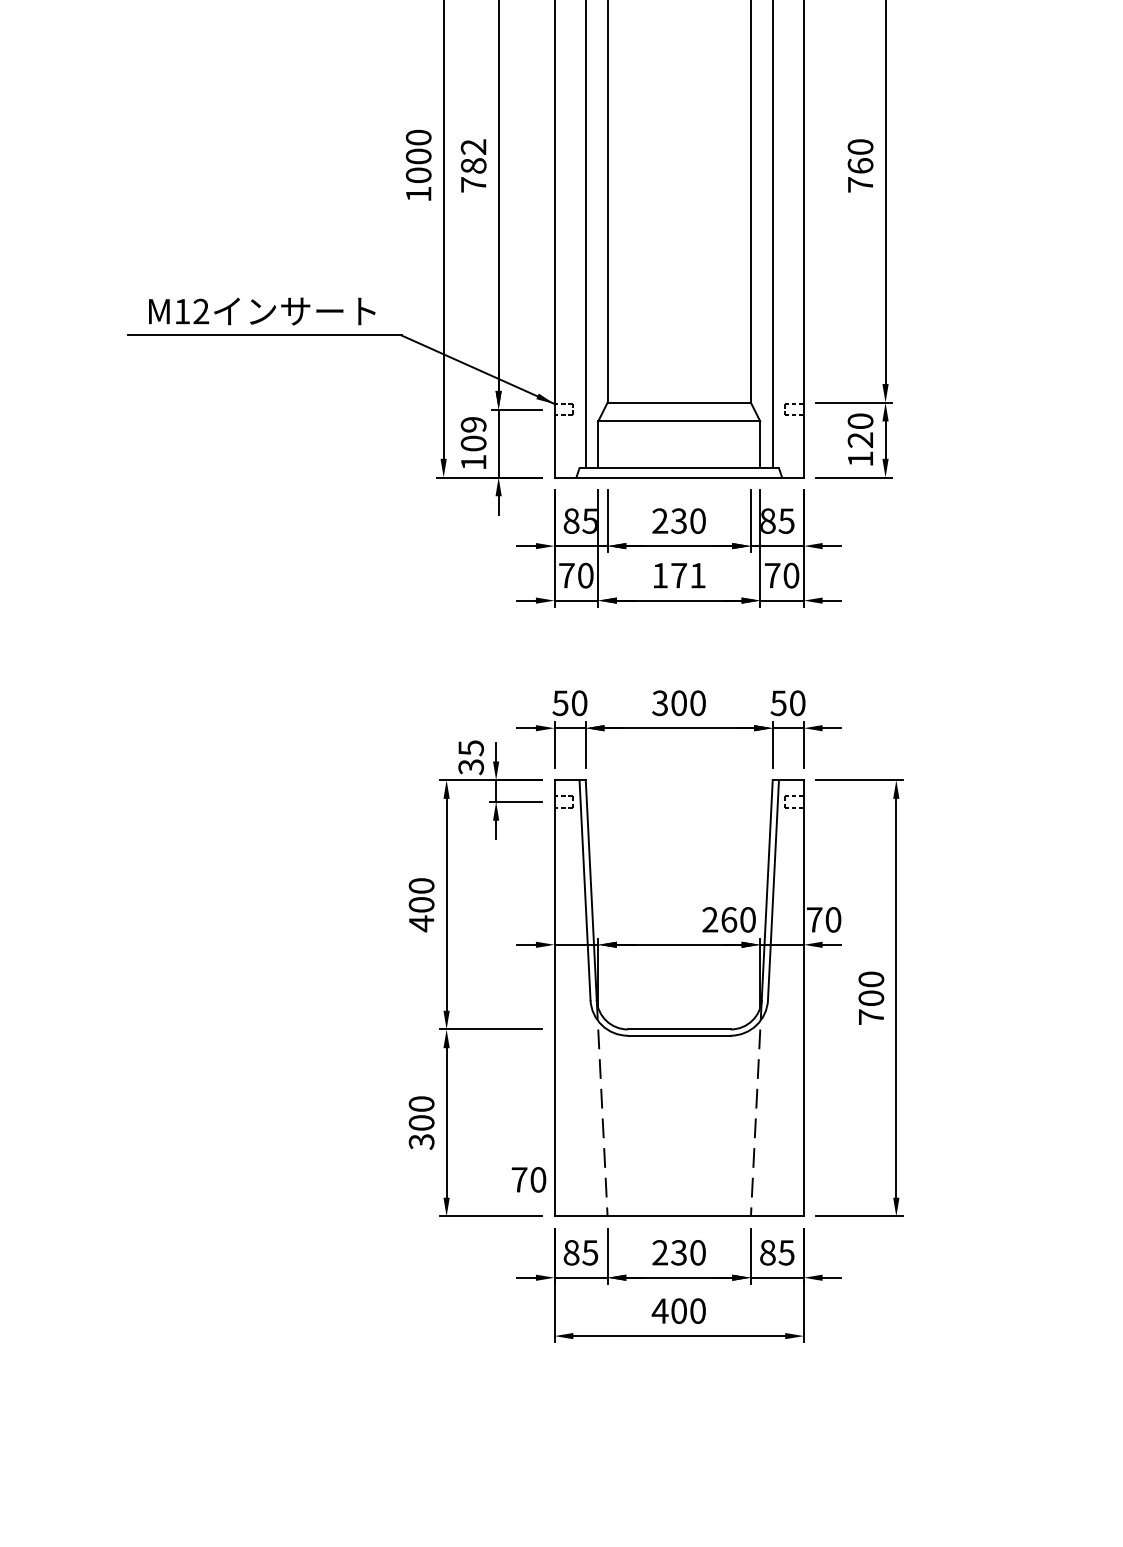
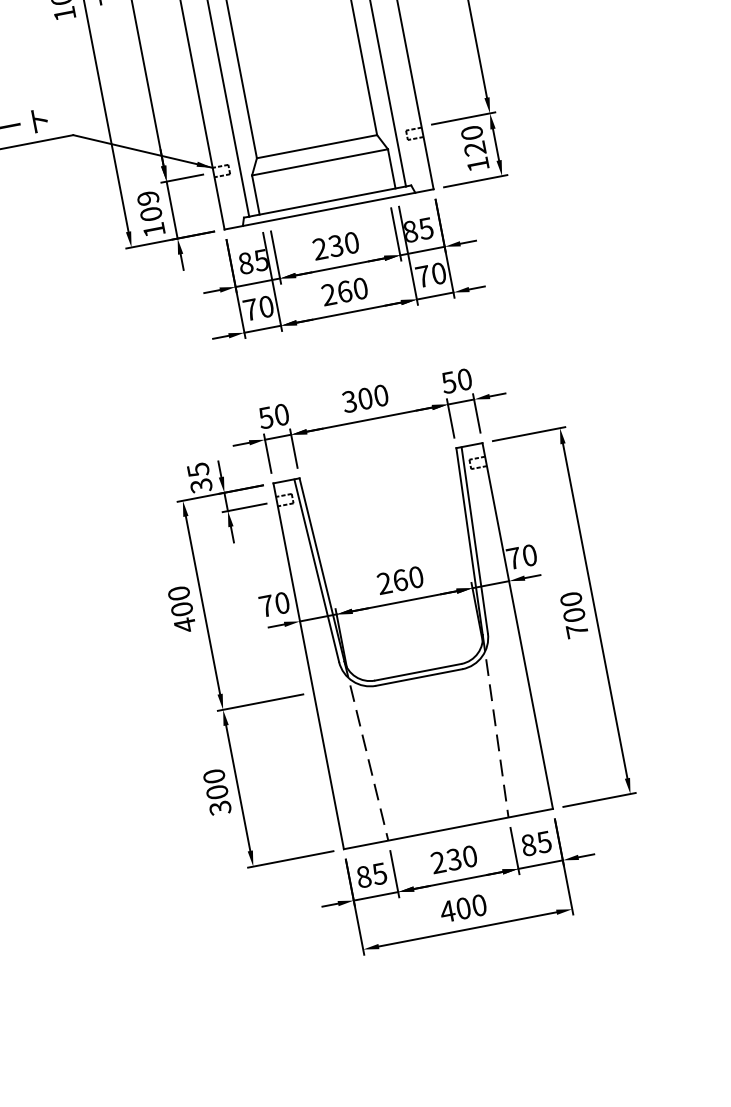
text: (678, 575) -> (344, 291), 171 -> 260
text: (728, 919) -> (399, 580), moved
text: (528, 1179) -> (274, 604), moved

